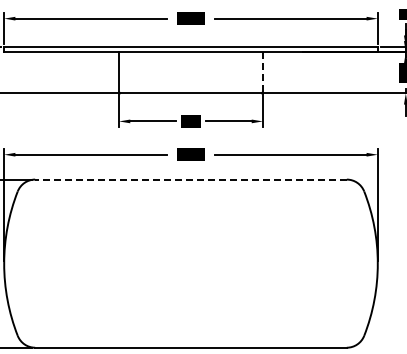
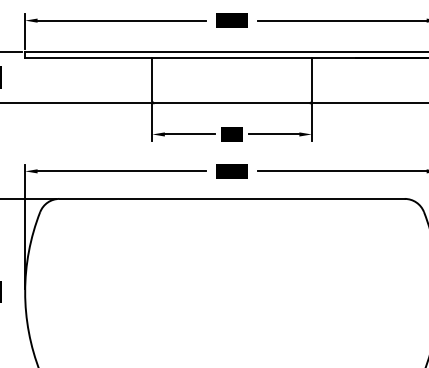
line: (262, 71) -> (311, 79), dashed -> solid
line: (191, 179) -> (232, 198), dashed -> solid

